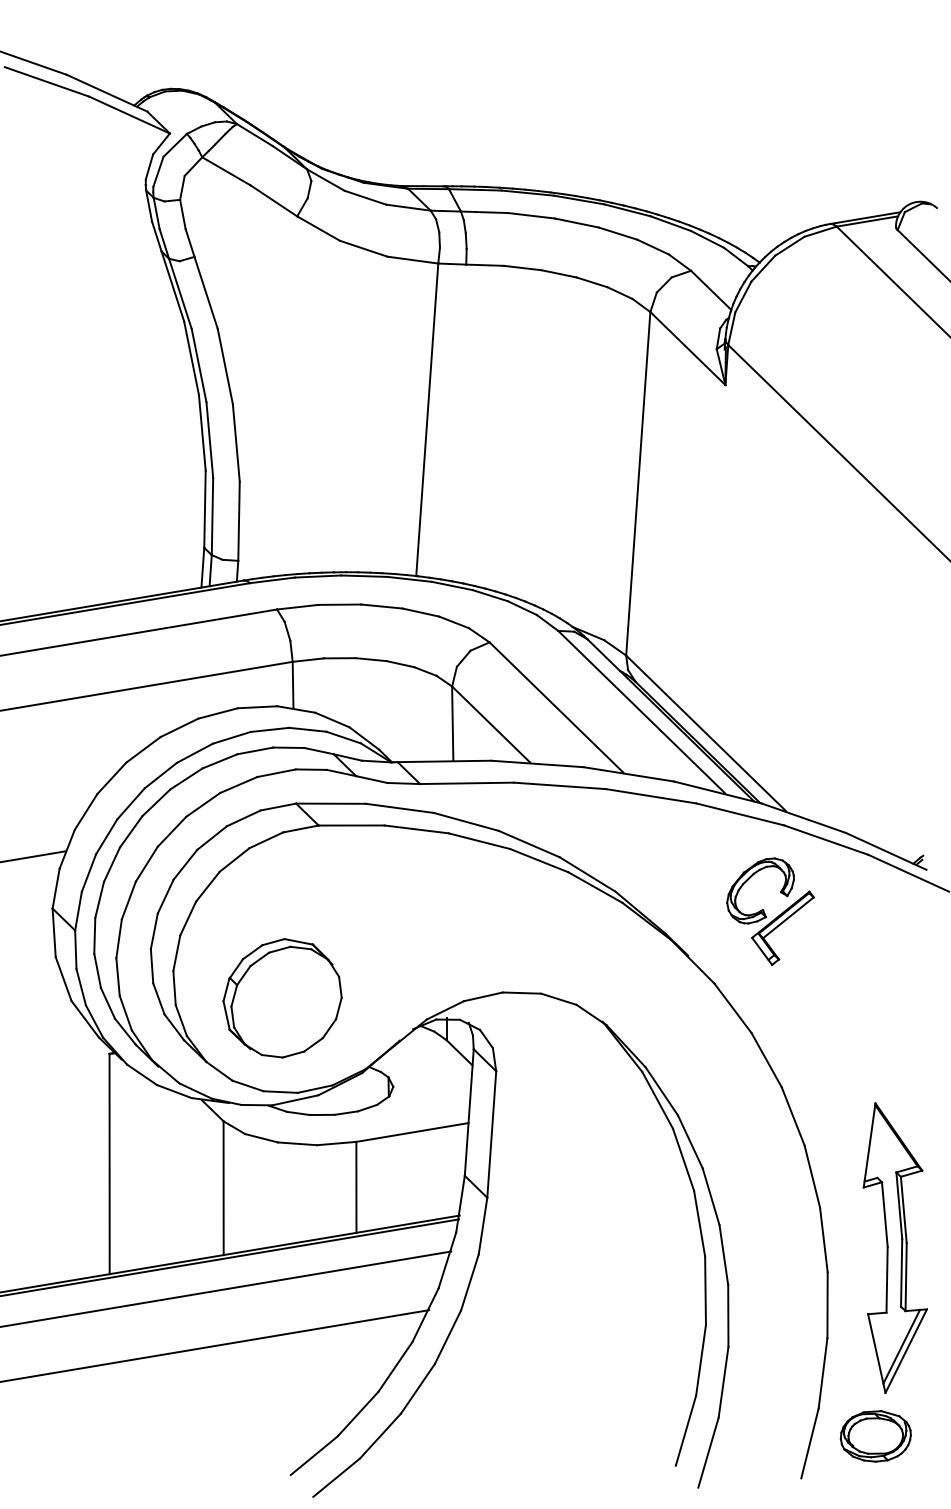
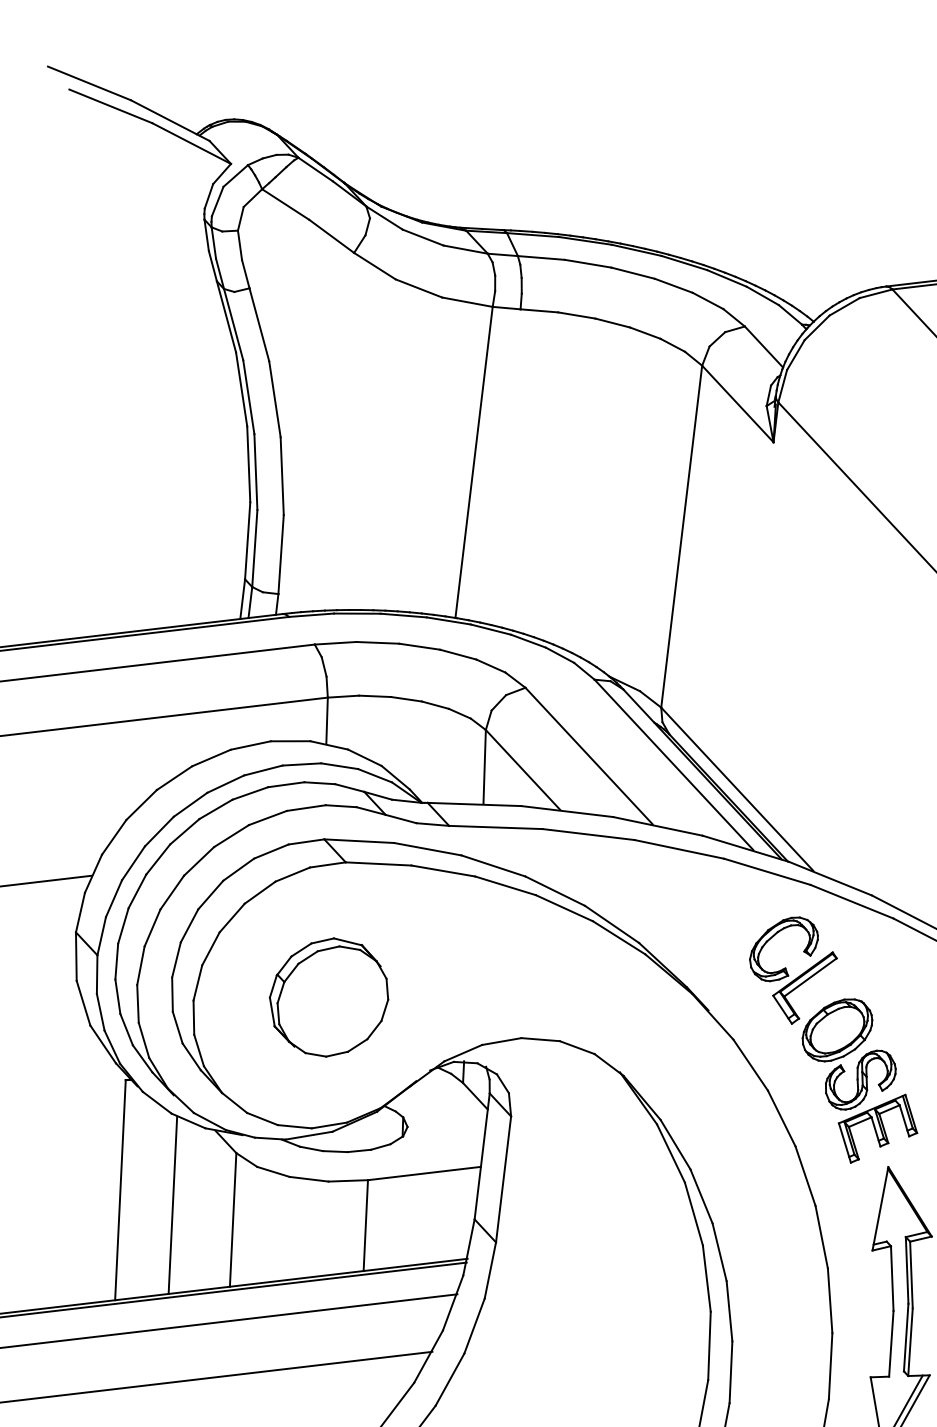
part: (282, 998) -> (328, 997), moved
part: (842, 1018) -> (859, 1080), added
line: (162, 1176) -> (172, 1205), added

